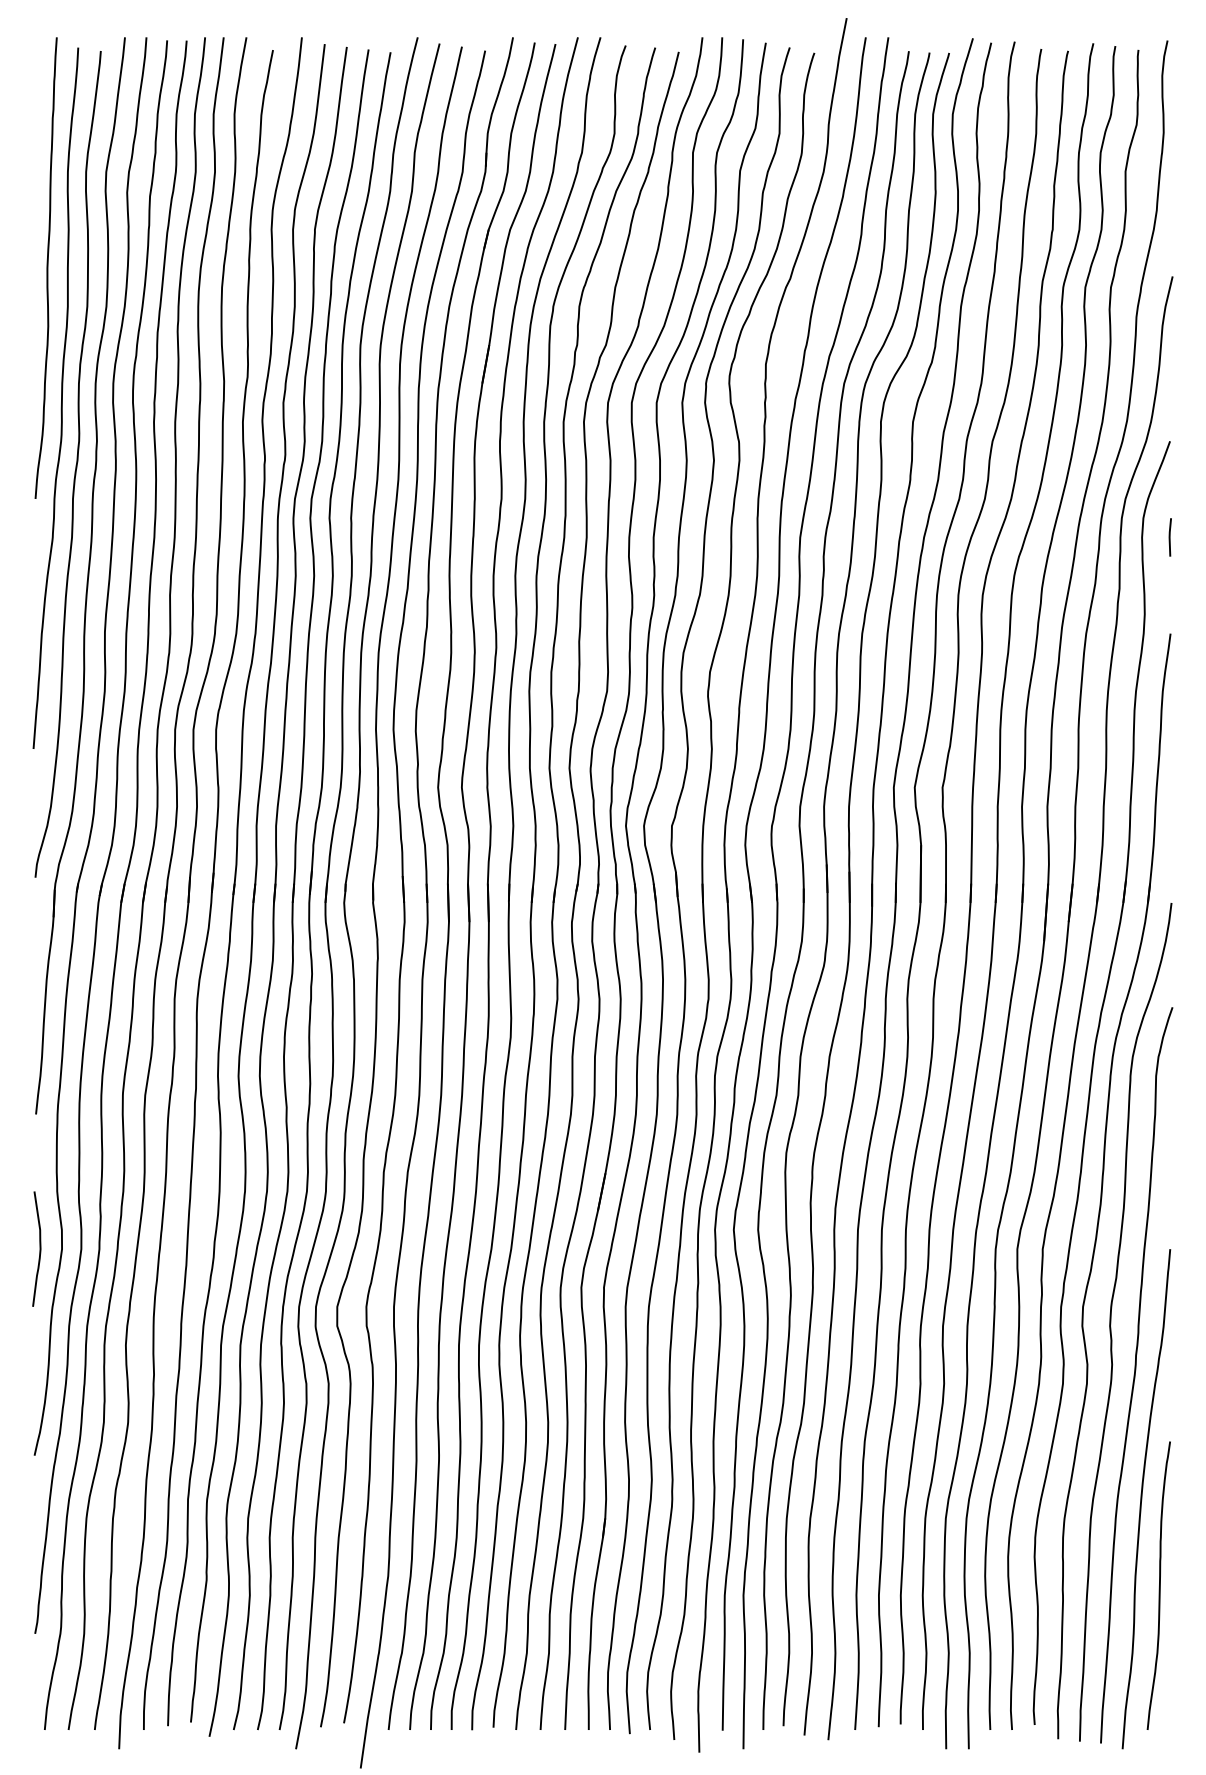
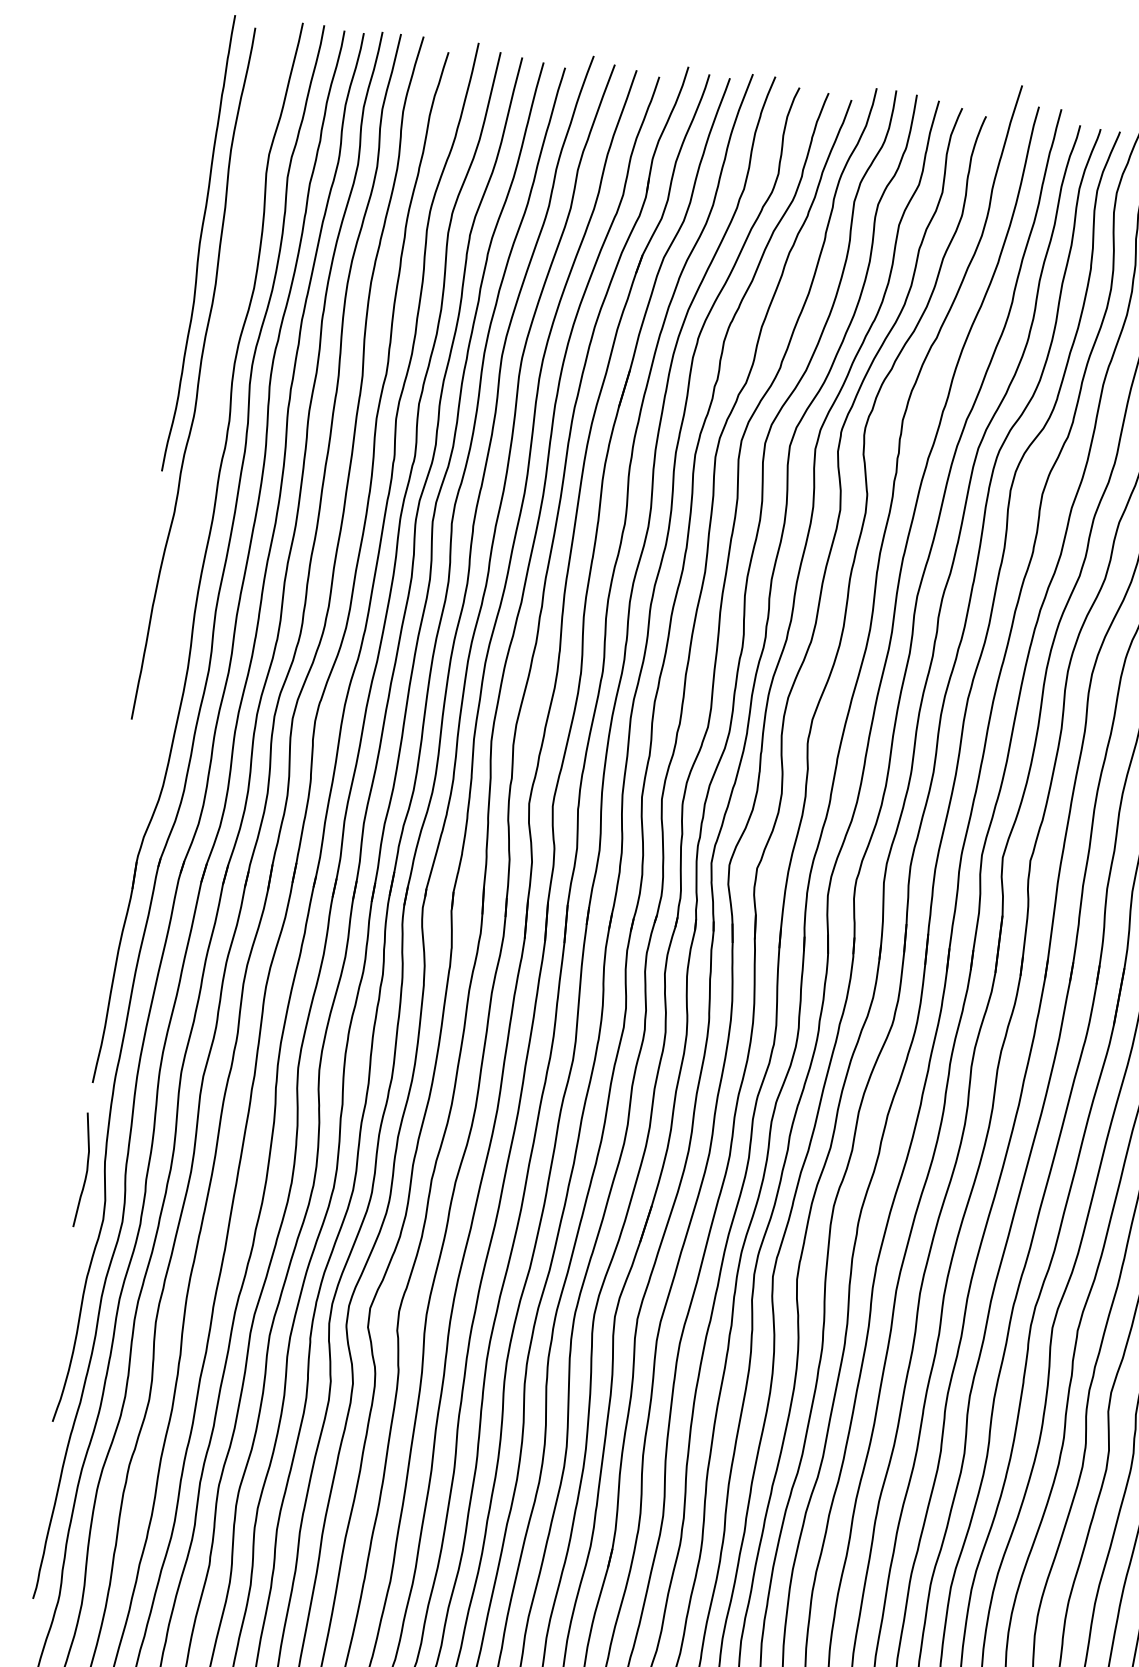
curve: (75, 465) -> (205, 442), removed
curve: (39, 1248) -> (86, 1169), moved

